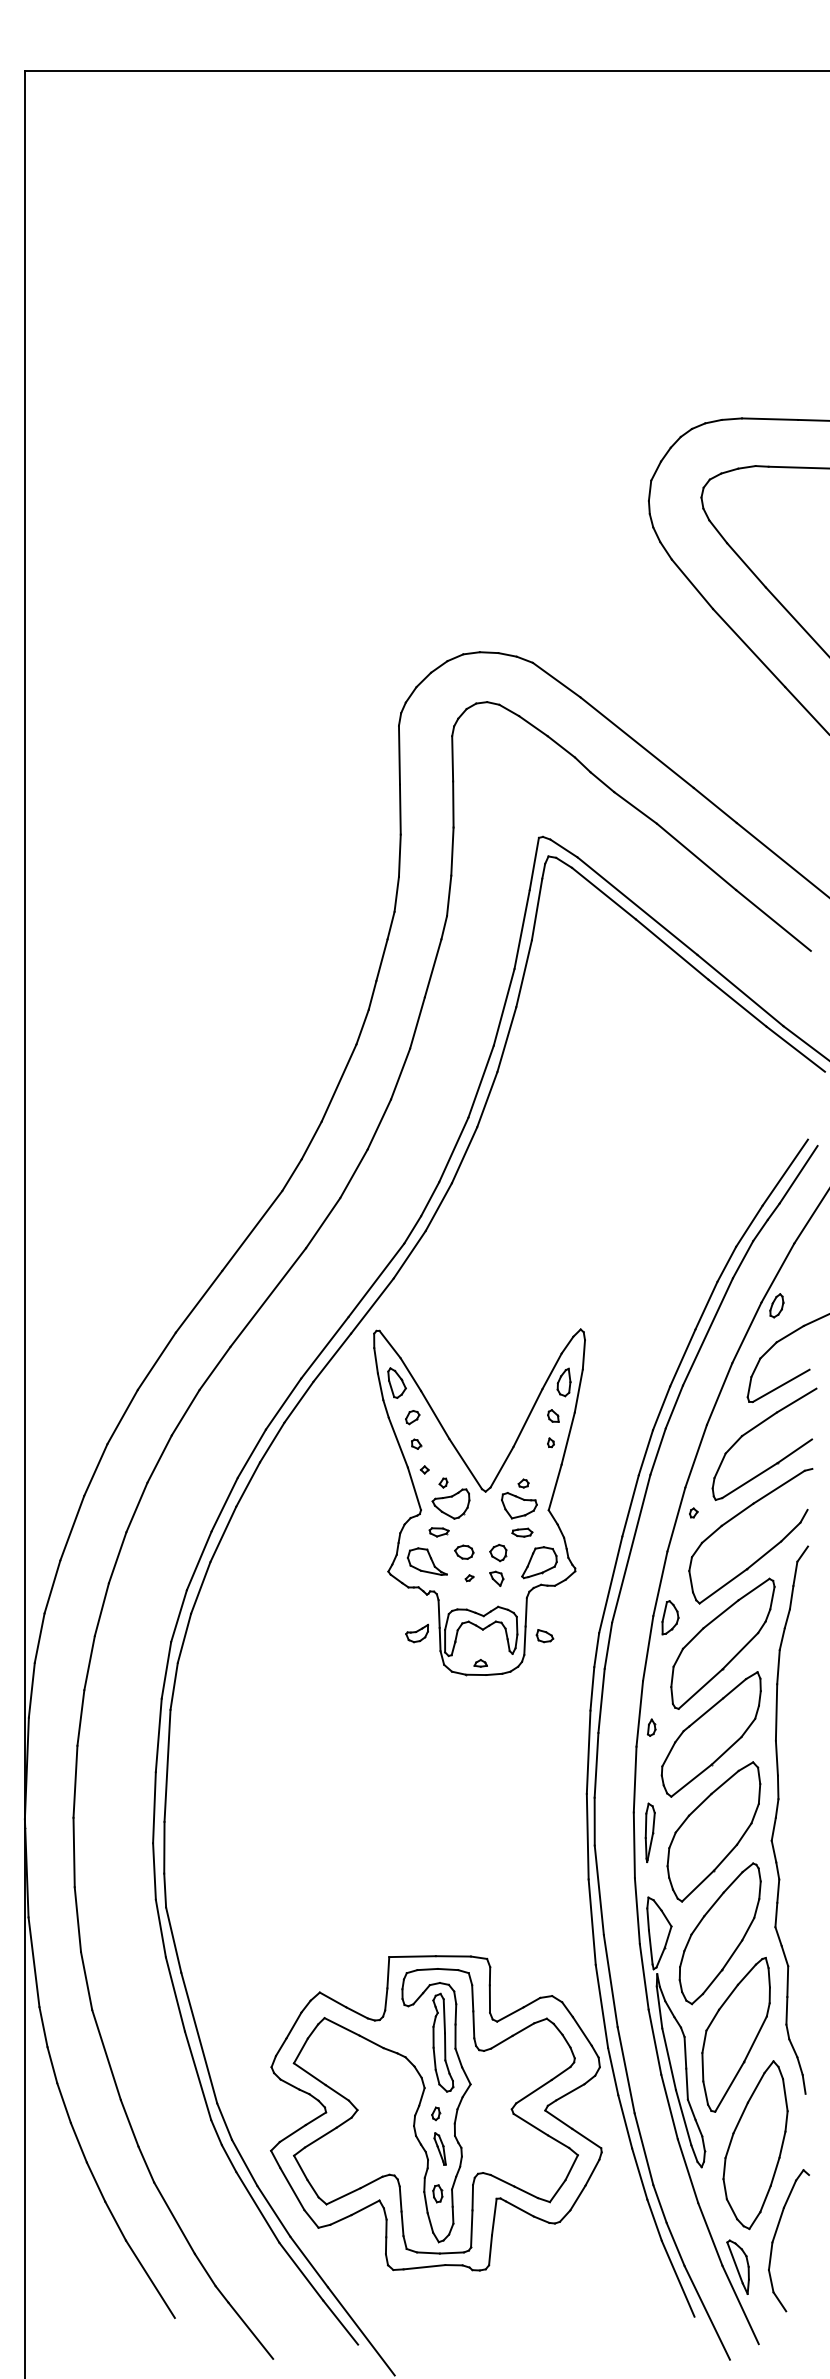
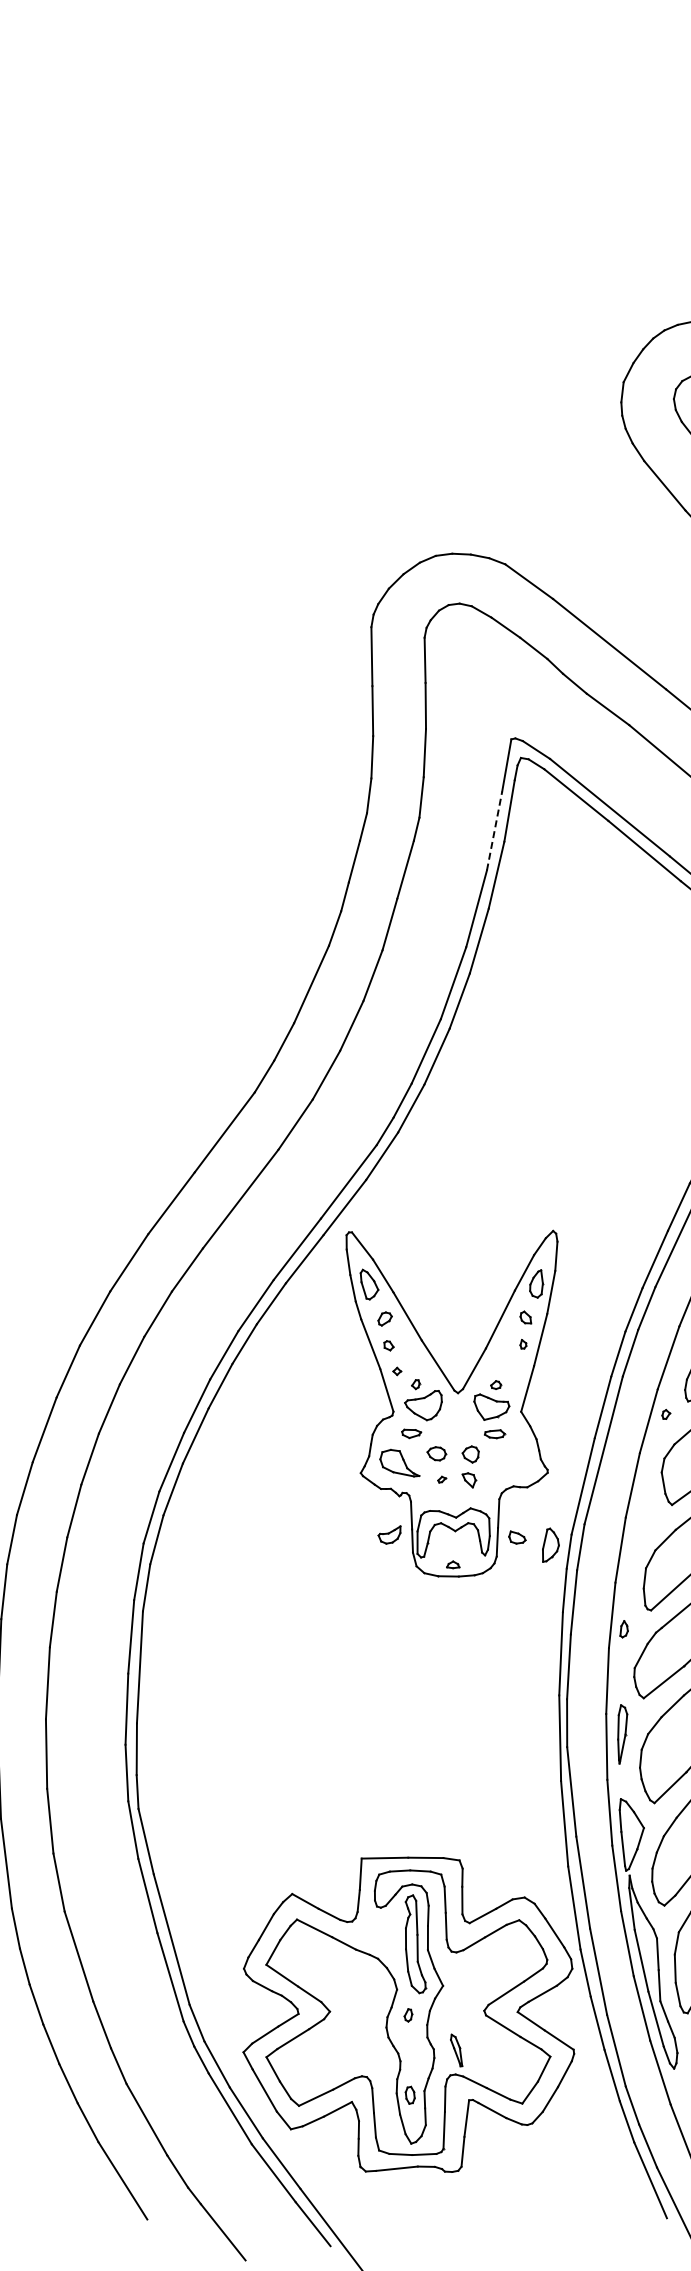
line: (522, 929) -> (494, 831), solid -> dashed
part: (539, 1562) -> (511, 1464), removed
part: (670, 1617) -> (550, 1545), moved
part: (439, 2148) -> (455, 2050), moved

